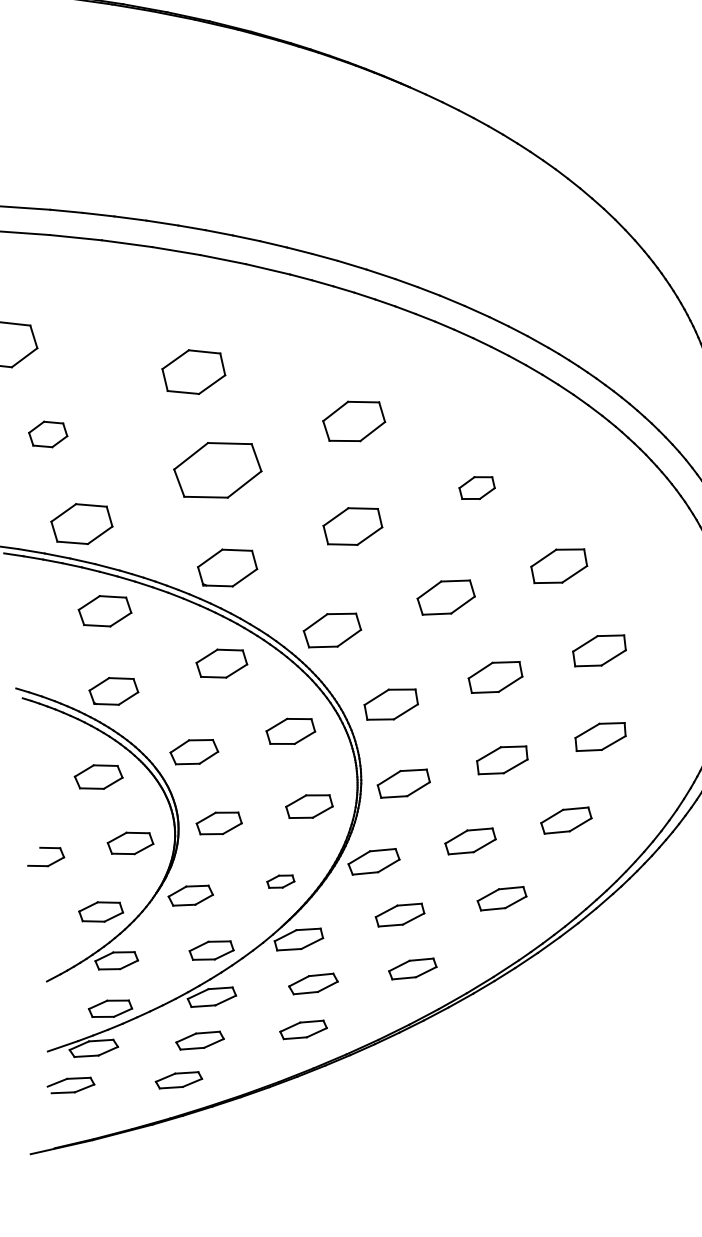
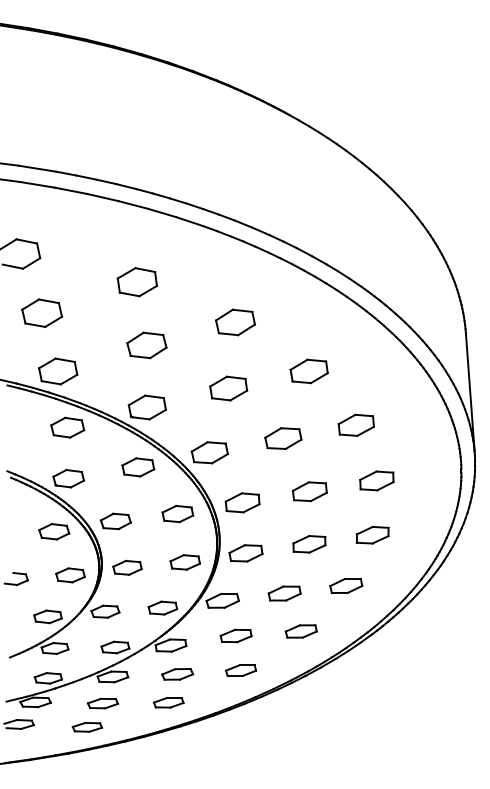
part: (47, 433) -> (41, 312), size x1.67
part: (217, 470) -> (146, 345), size x0.71
part: (476, 488) -> (308, 371), size x1.67
part: (280, 880) -> (162, 607), size x1.67

